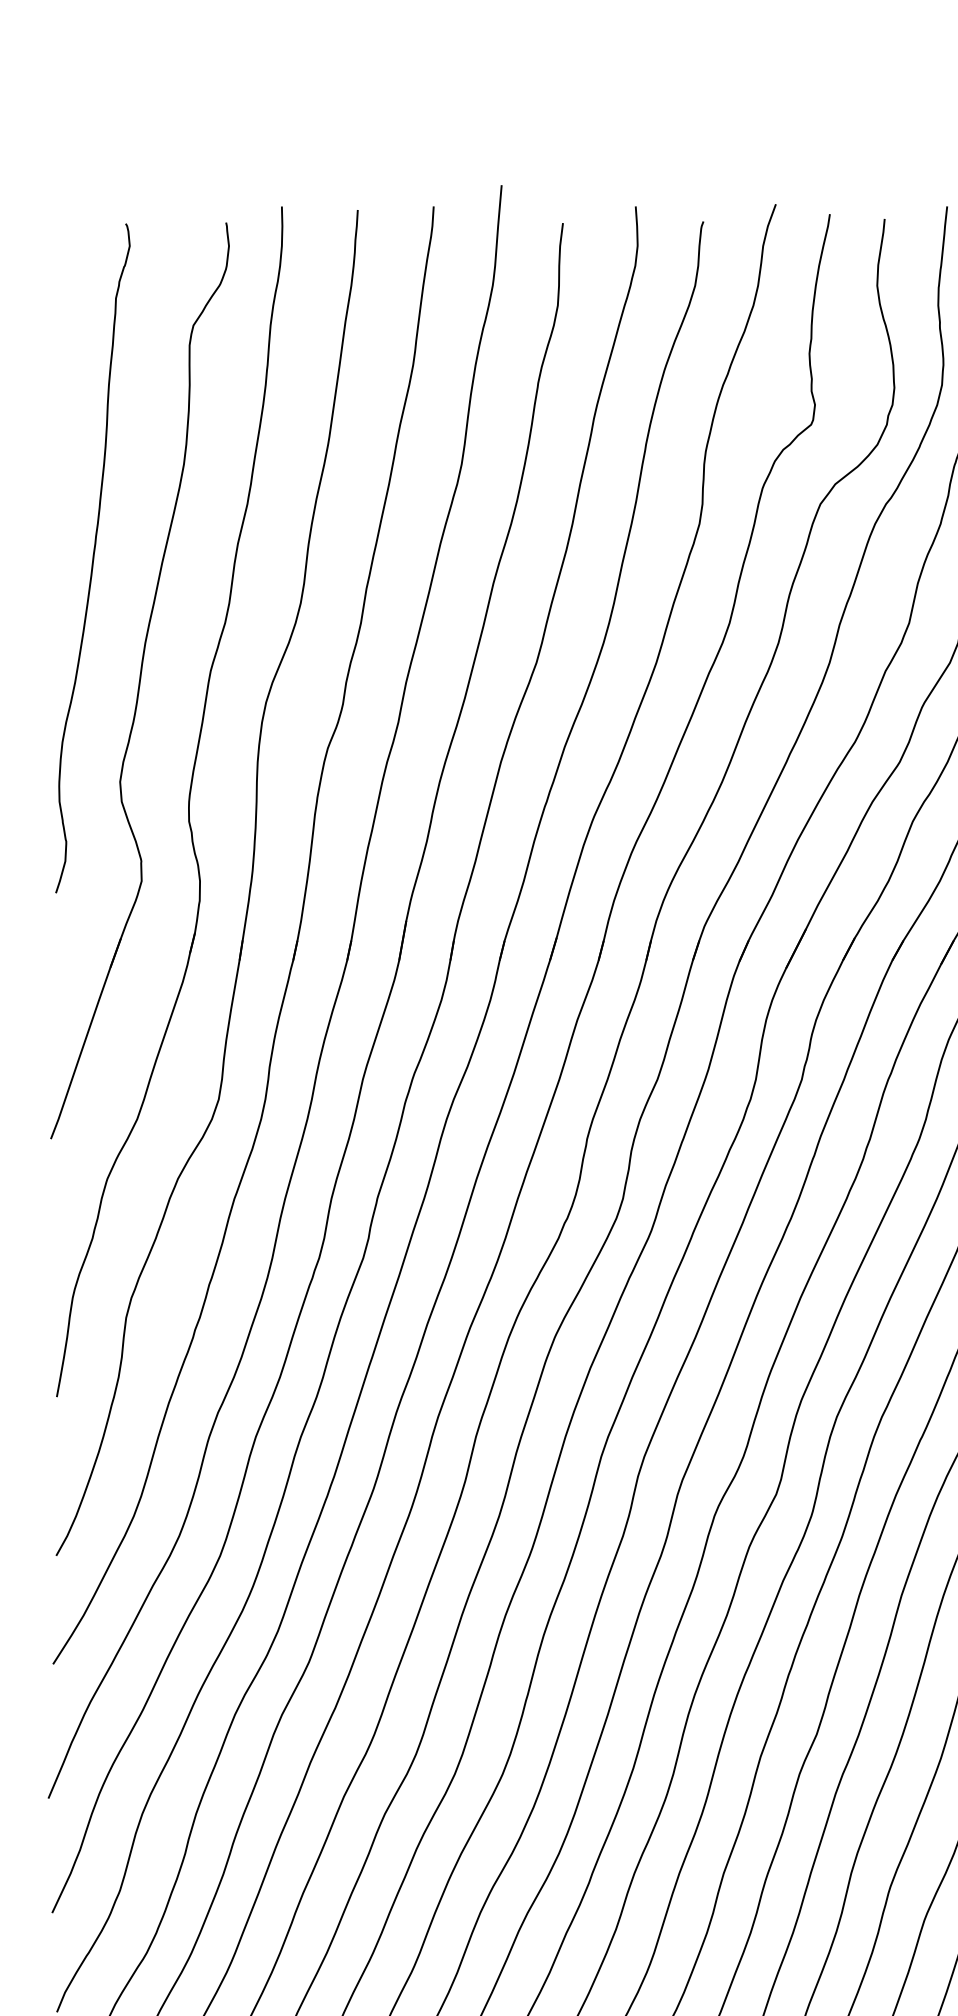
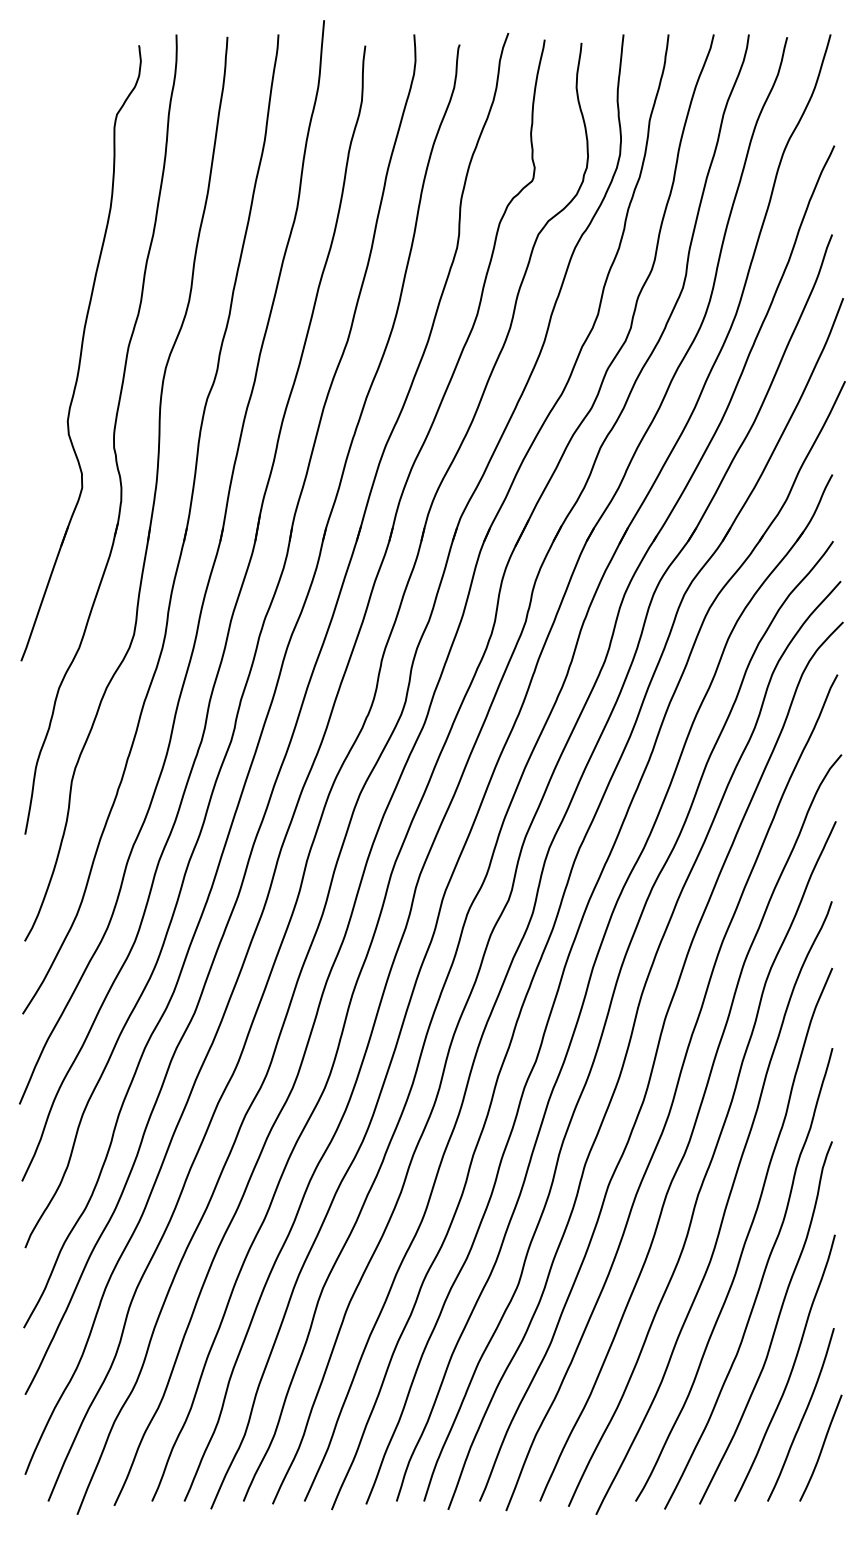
curve: (92, 557) -> (49, 270), removed

